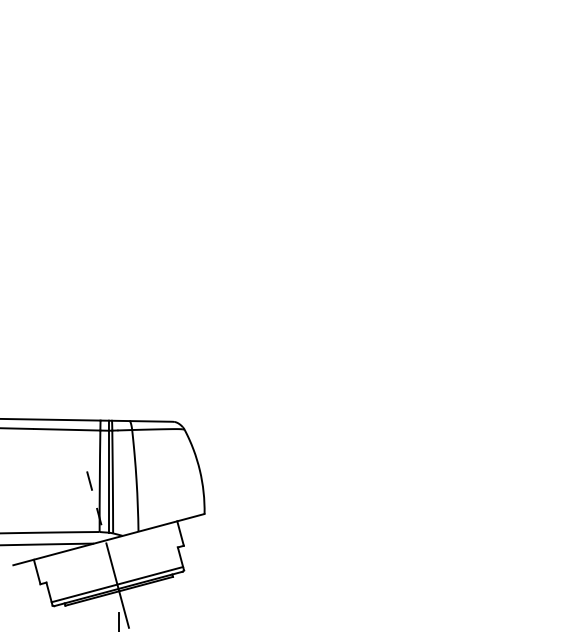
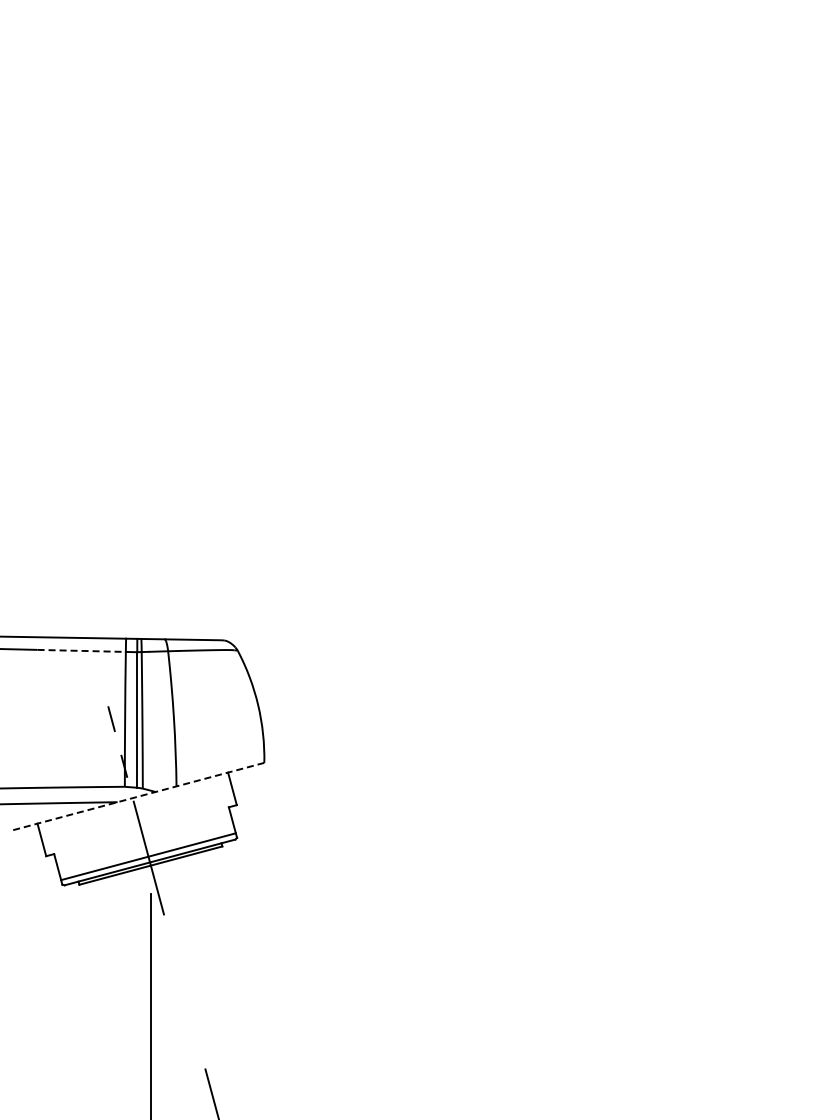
line: (67, 429) -> (82, 650), solid -> dashed
line: (109, 539) -> (137, 796), solid -> dashed

